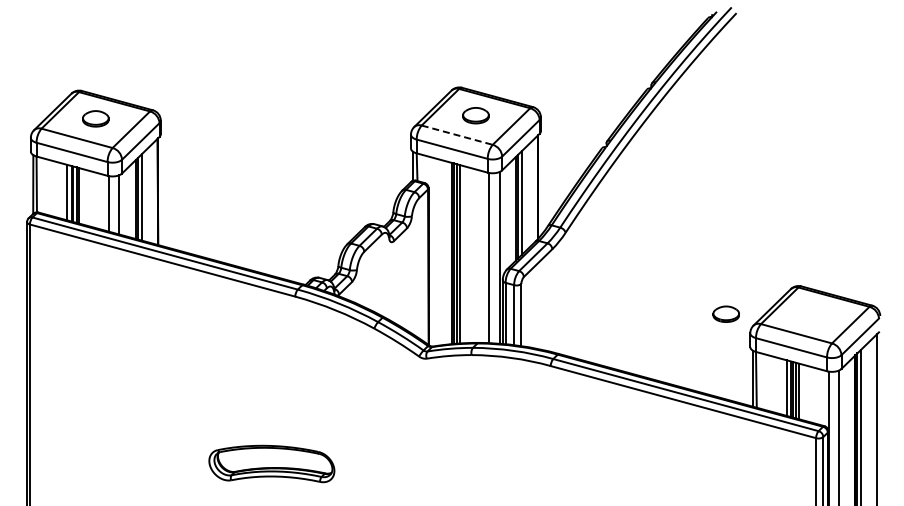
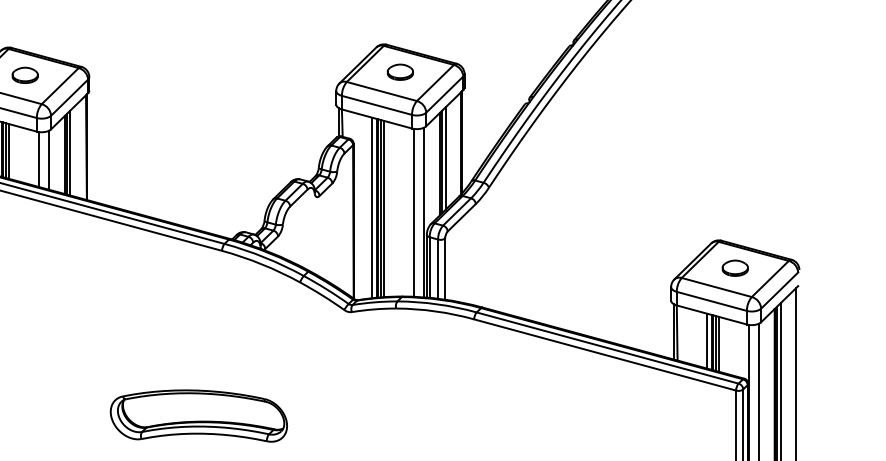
line: (457, 135) -> (382, 91), dashed -> solid
line: (447, 252) -> (372, 207), added
part: (725, 313) -> (734, 267), moved
part: (271, 463) -> (198, 415), size x1.43

